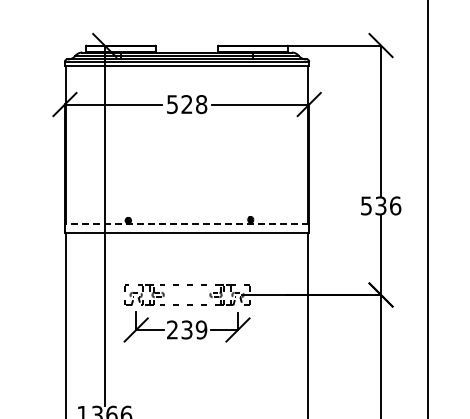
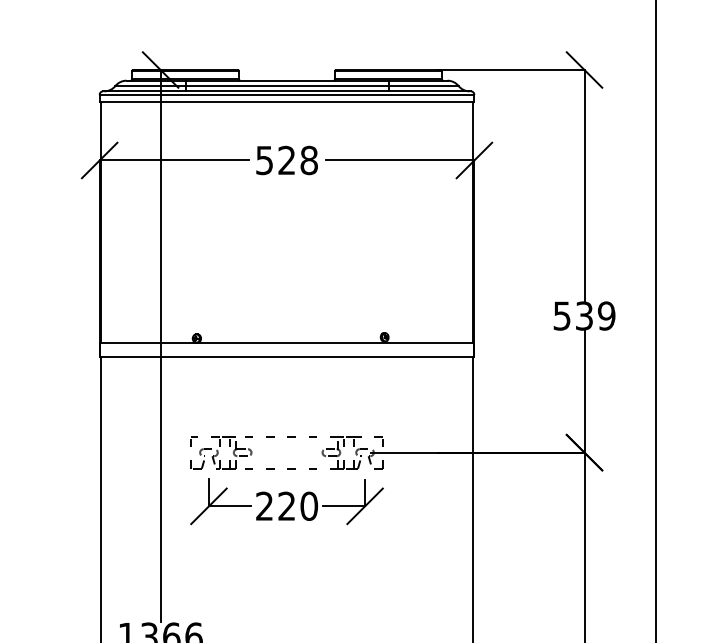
text: (395, 205) -> (606, 315), 536 -> 539
line: (186, 223) -> (286, 342), dashed -> solid
text: (194, 329) -> (298, 505), 239 -> 220

